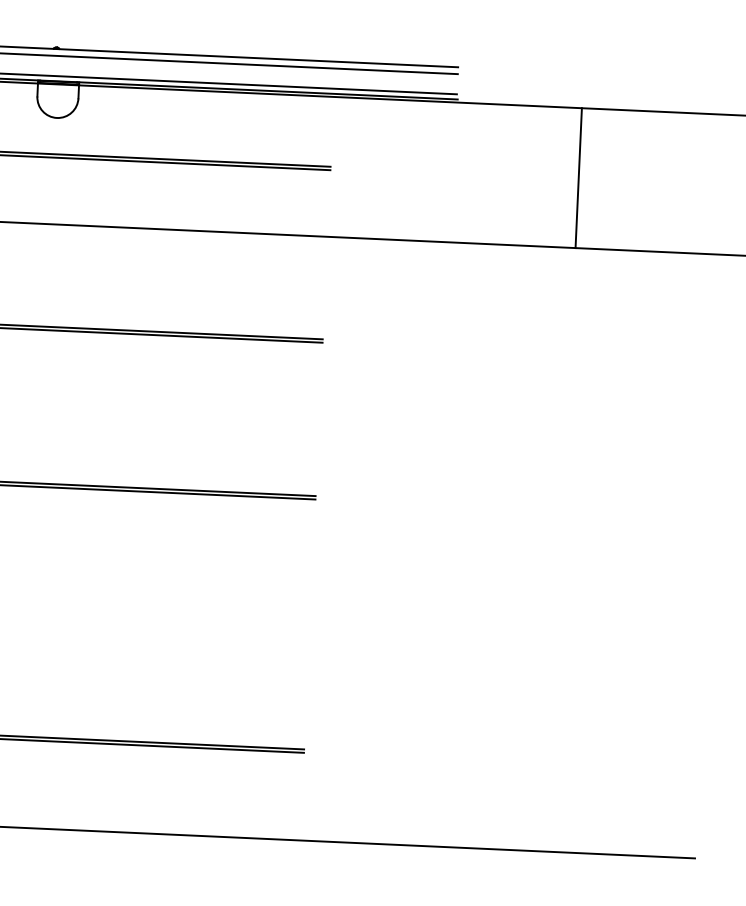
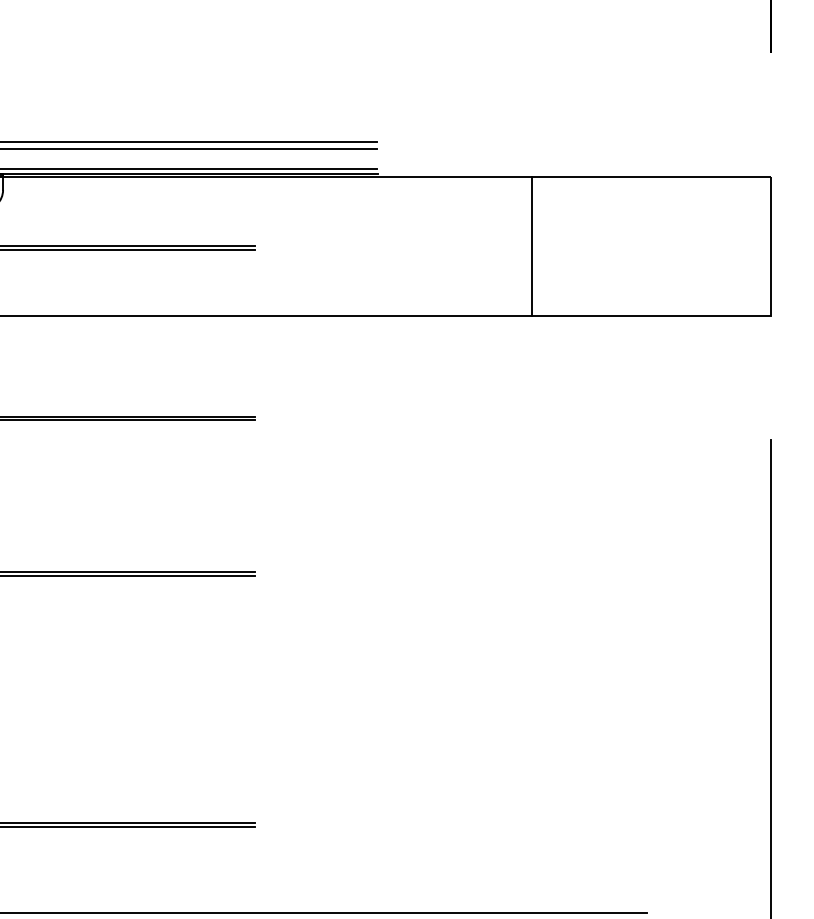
line: (579, 178) -> (532, 246), moved

